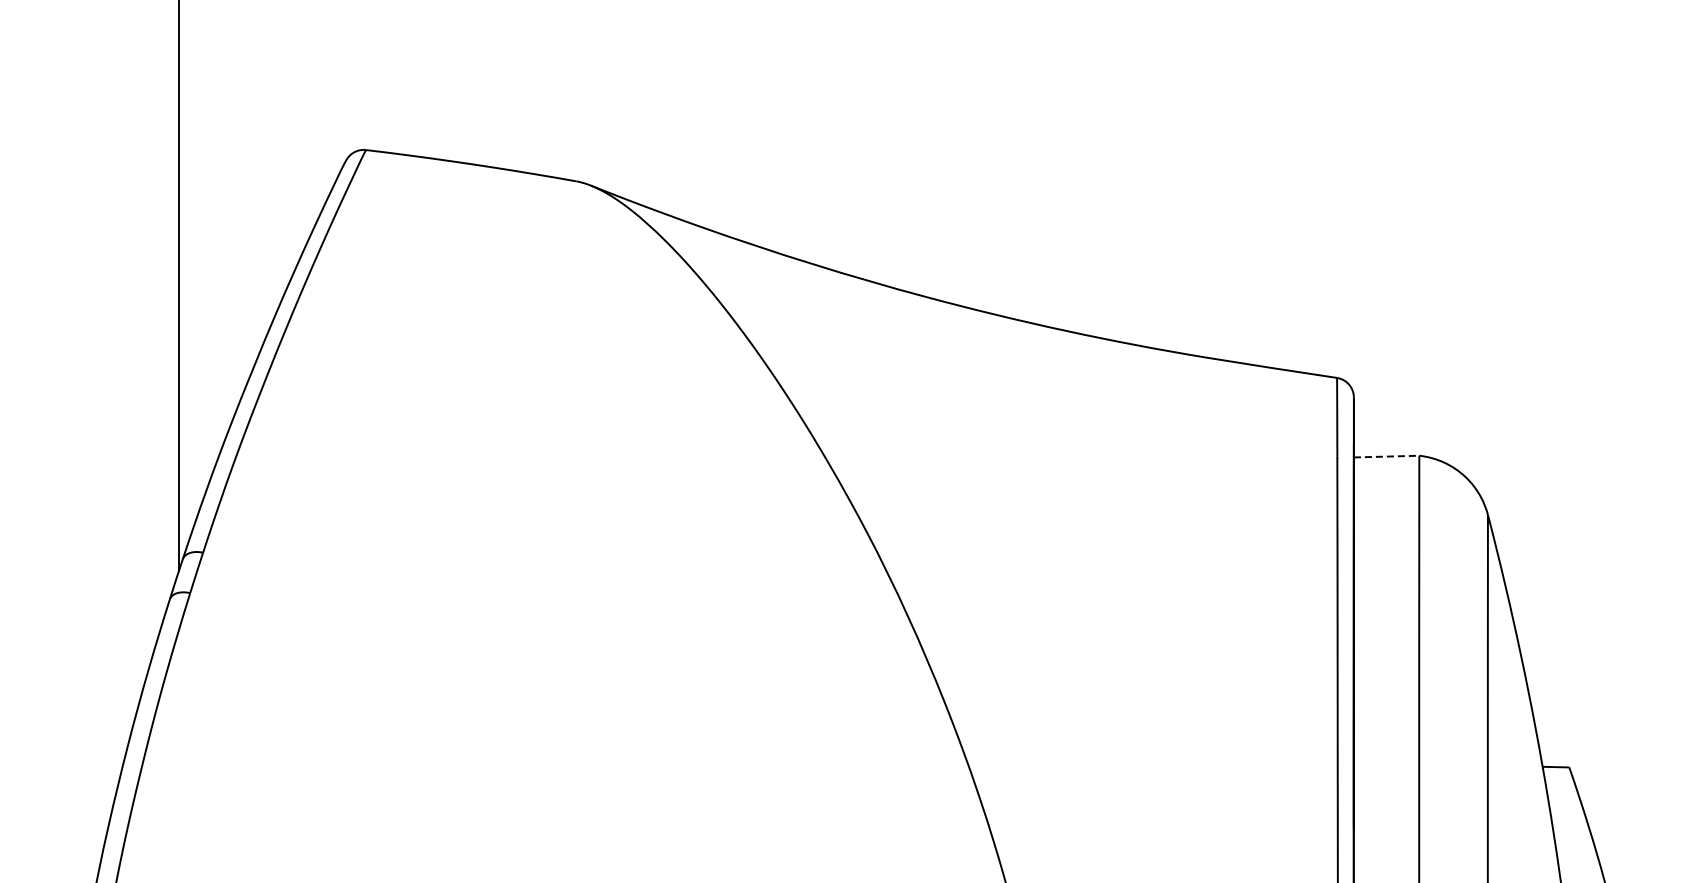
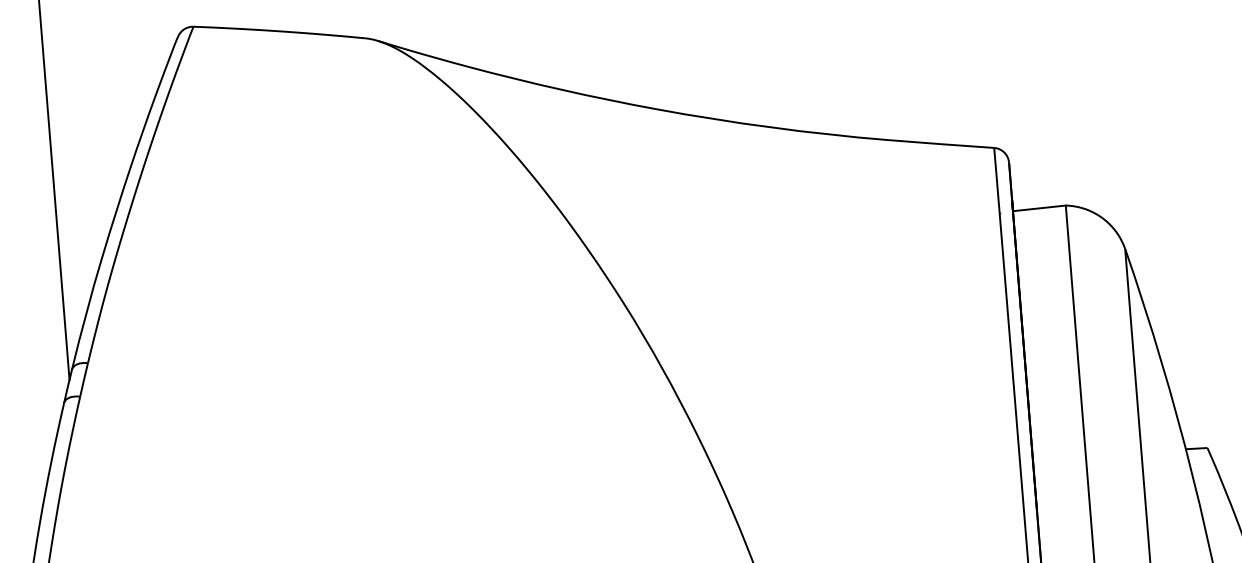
line: (1386, 456) -> (1039, 208), dashed -> solid

